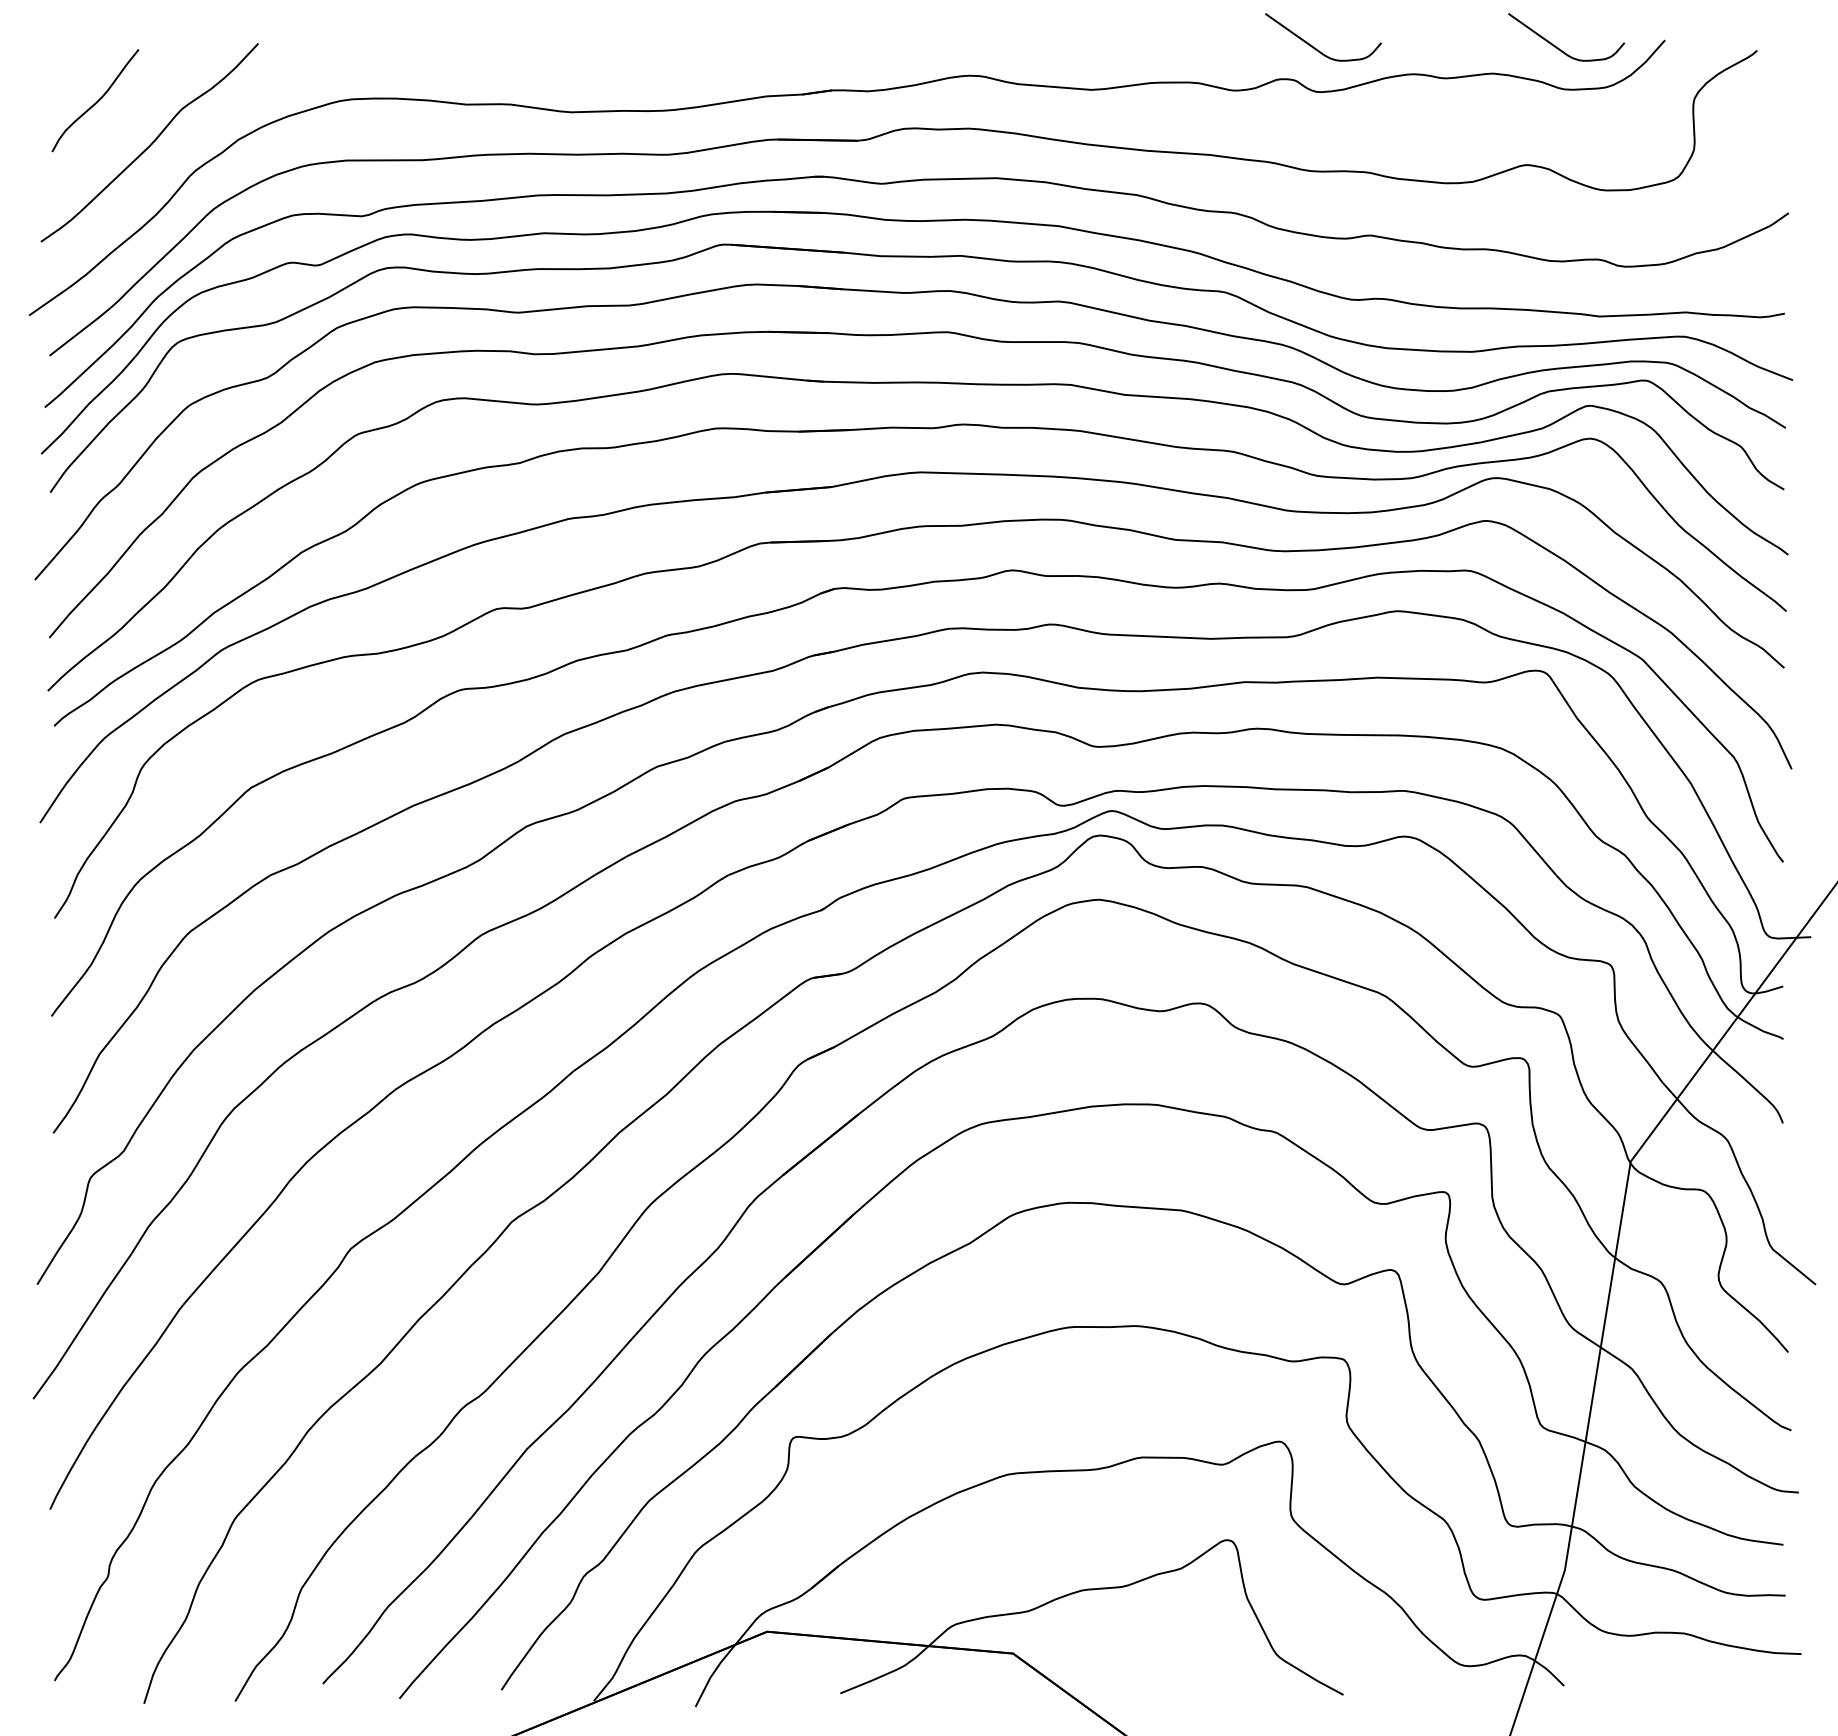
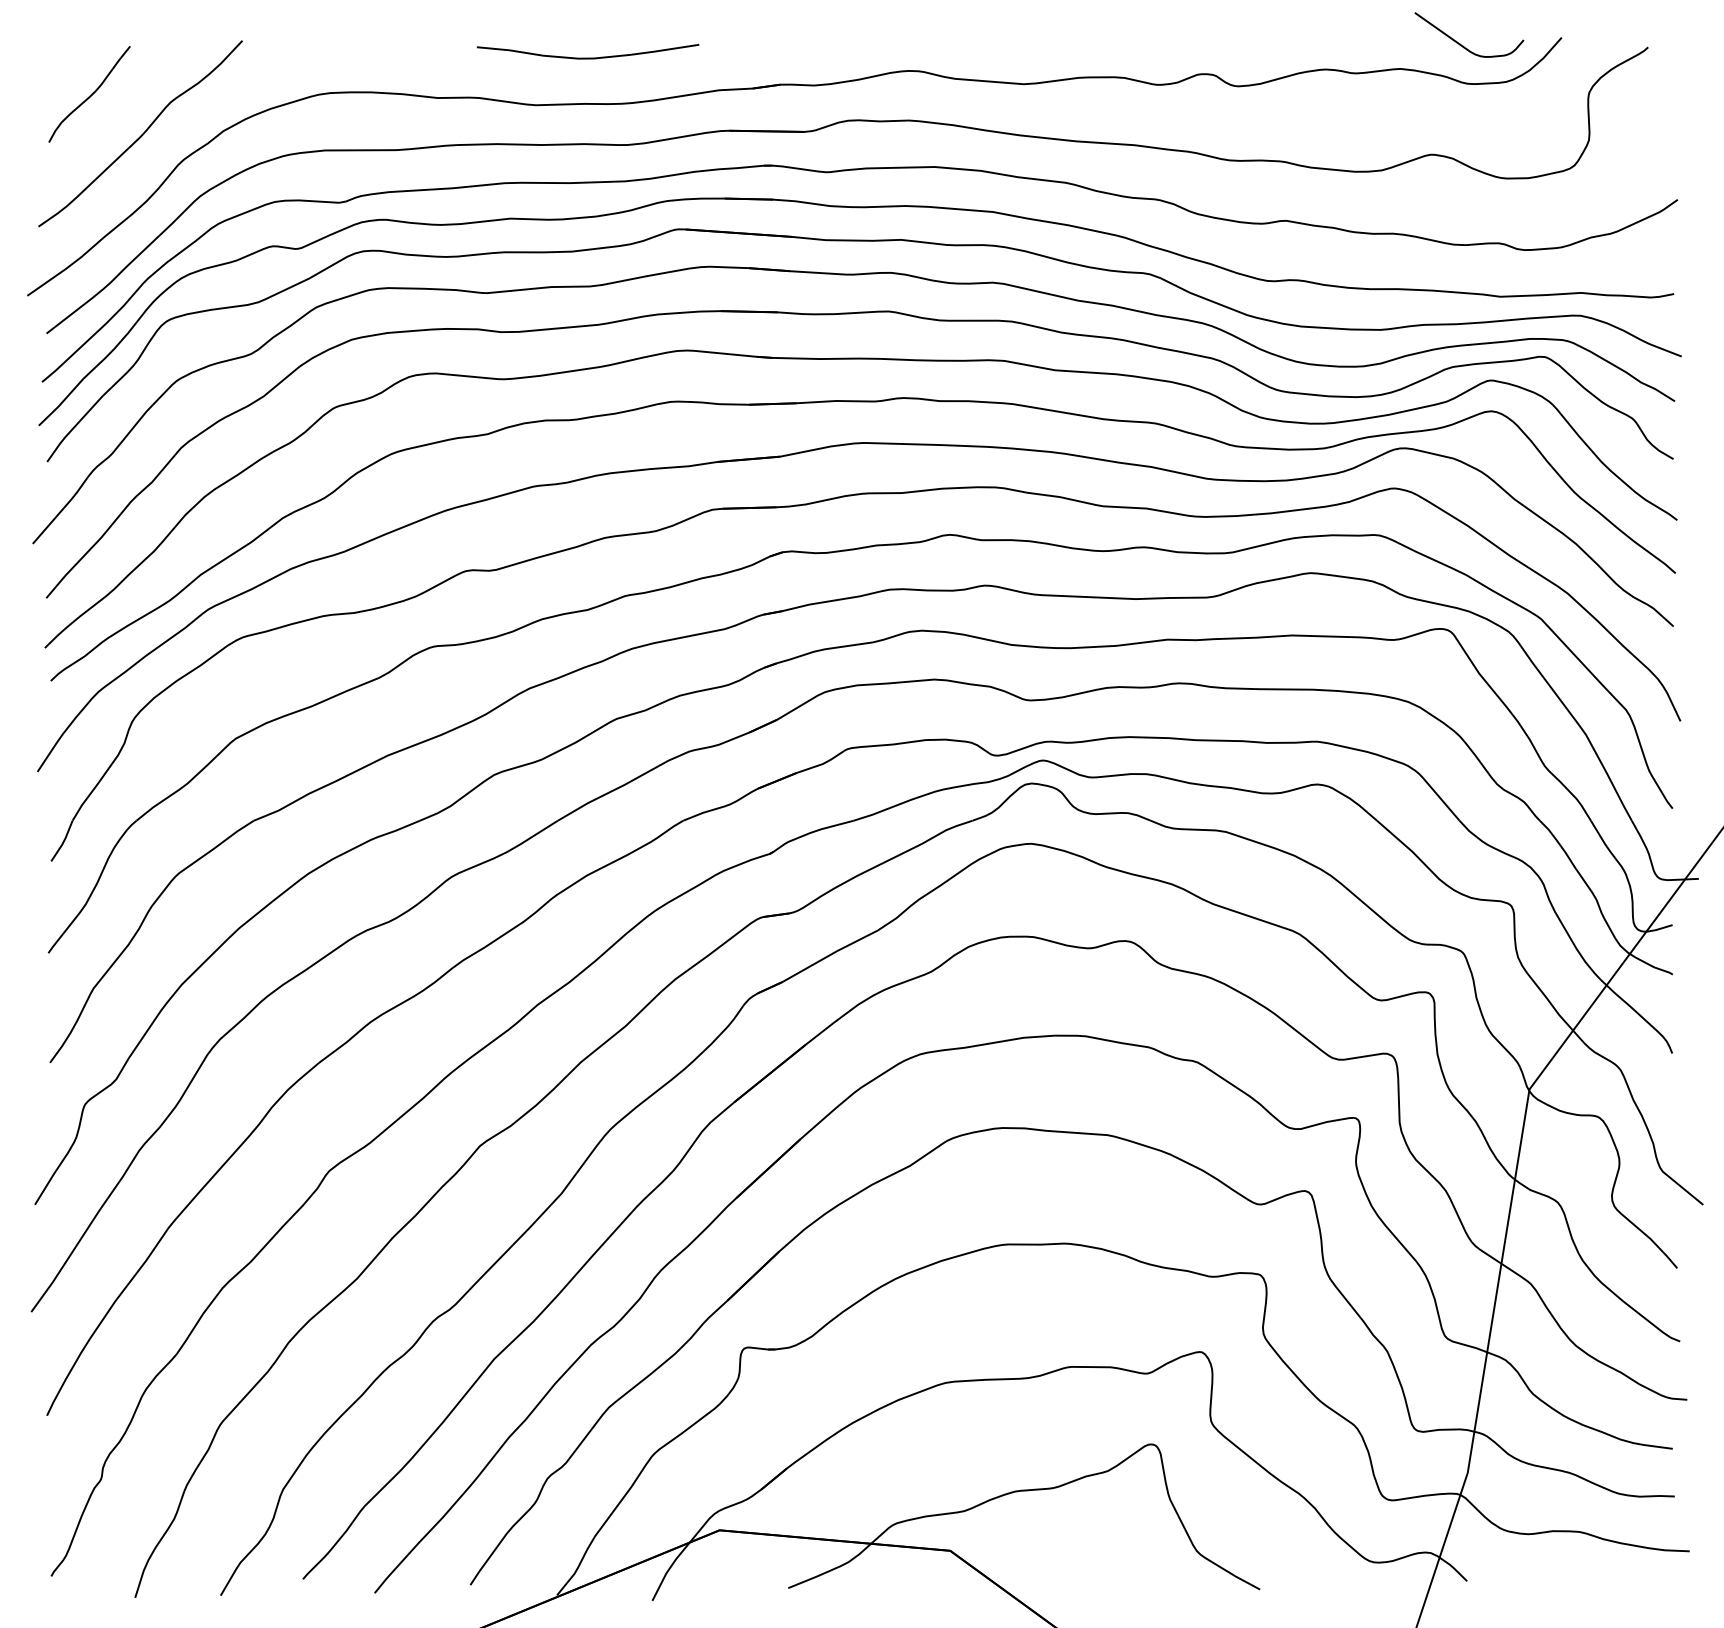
curve: (1317, 48) -> (1235, 45), removed
curve: (626, 61) -> (587, 57), added

